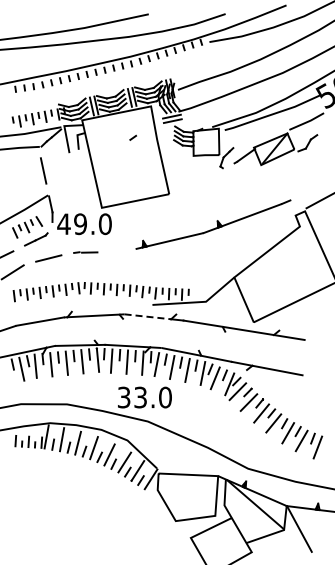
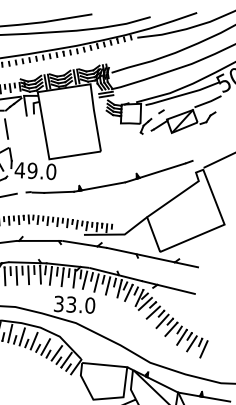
line: (132, 137) -> (160, 111), moved
line: (116, 250) -> (58, 192), added
line: (149, 316) -> (81, 243), dashed -> solid

